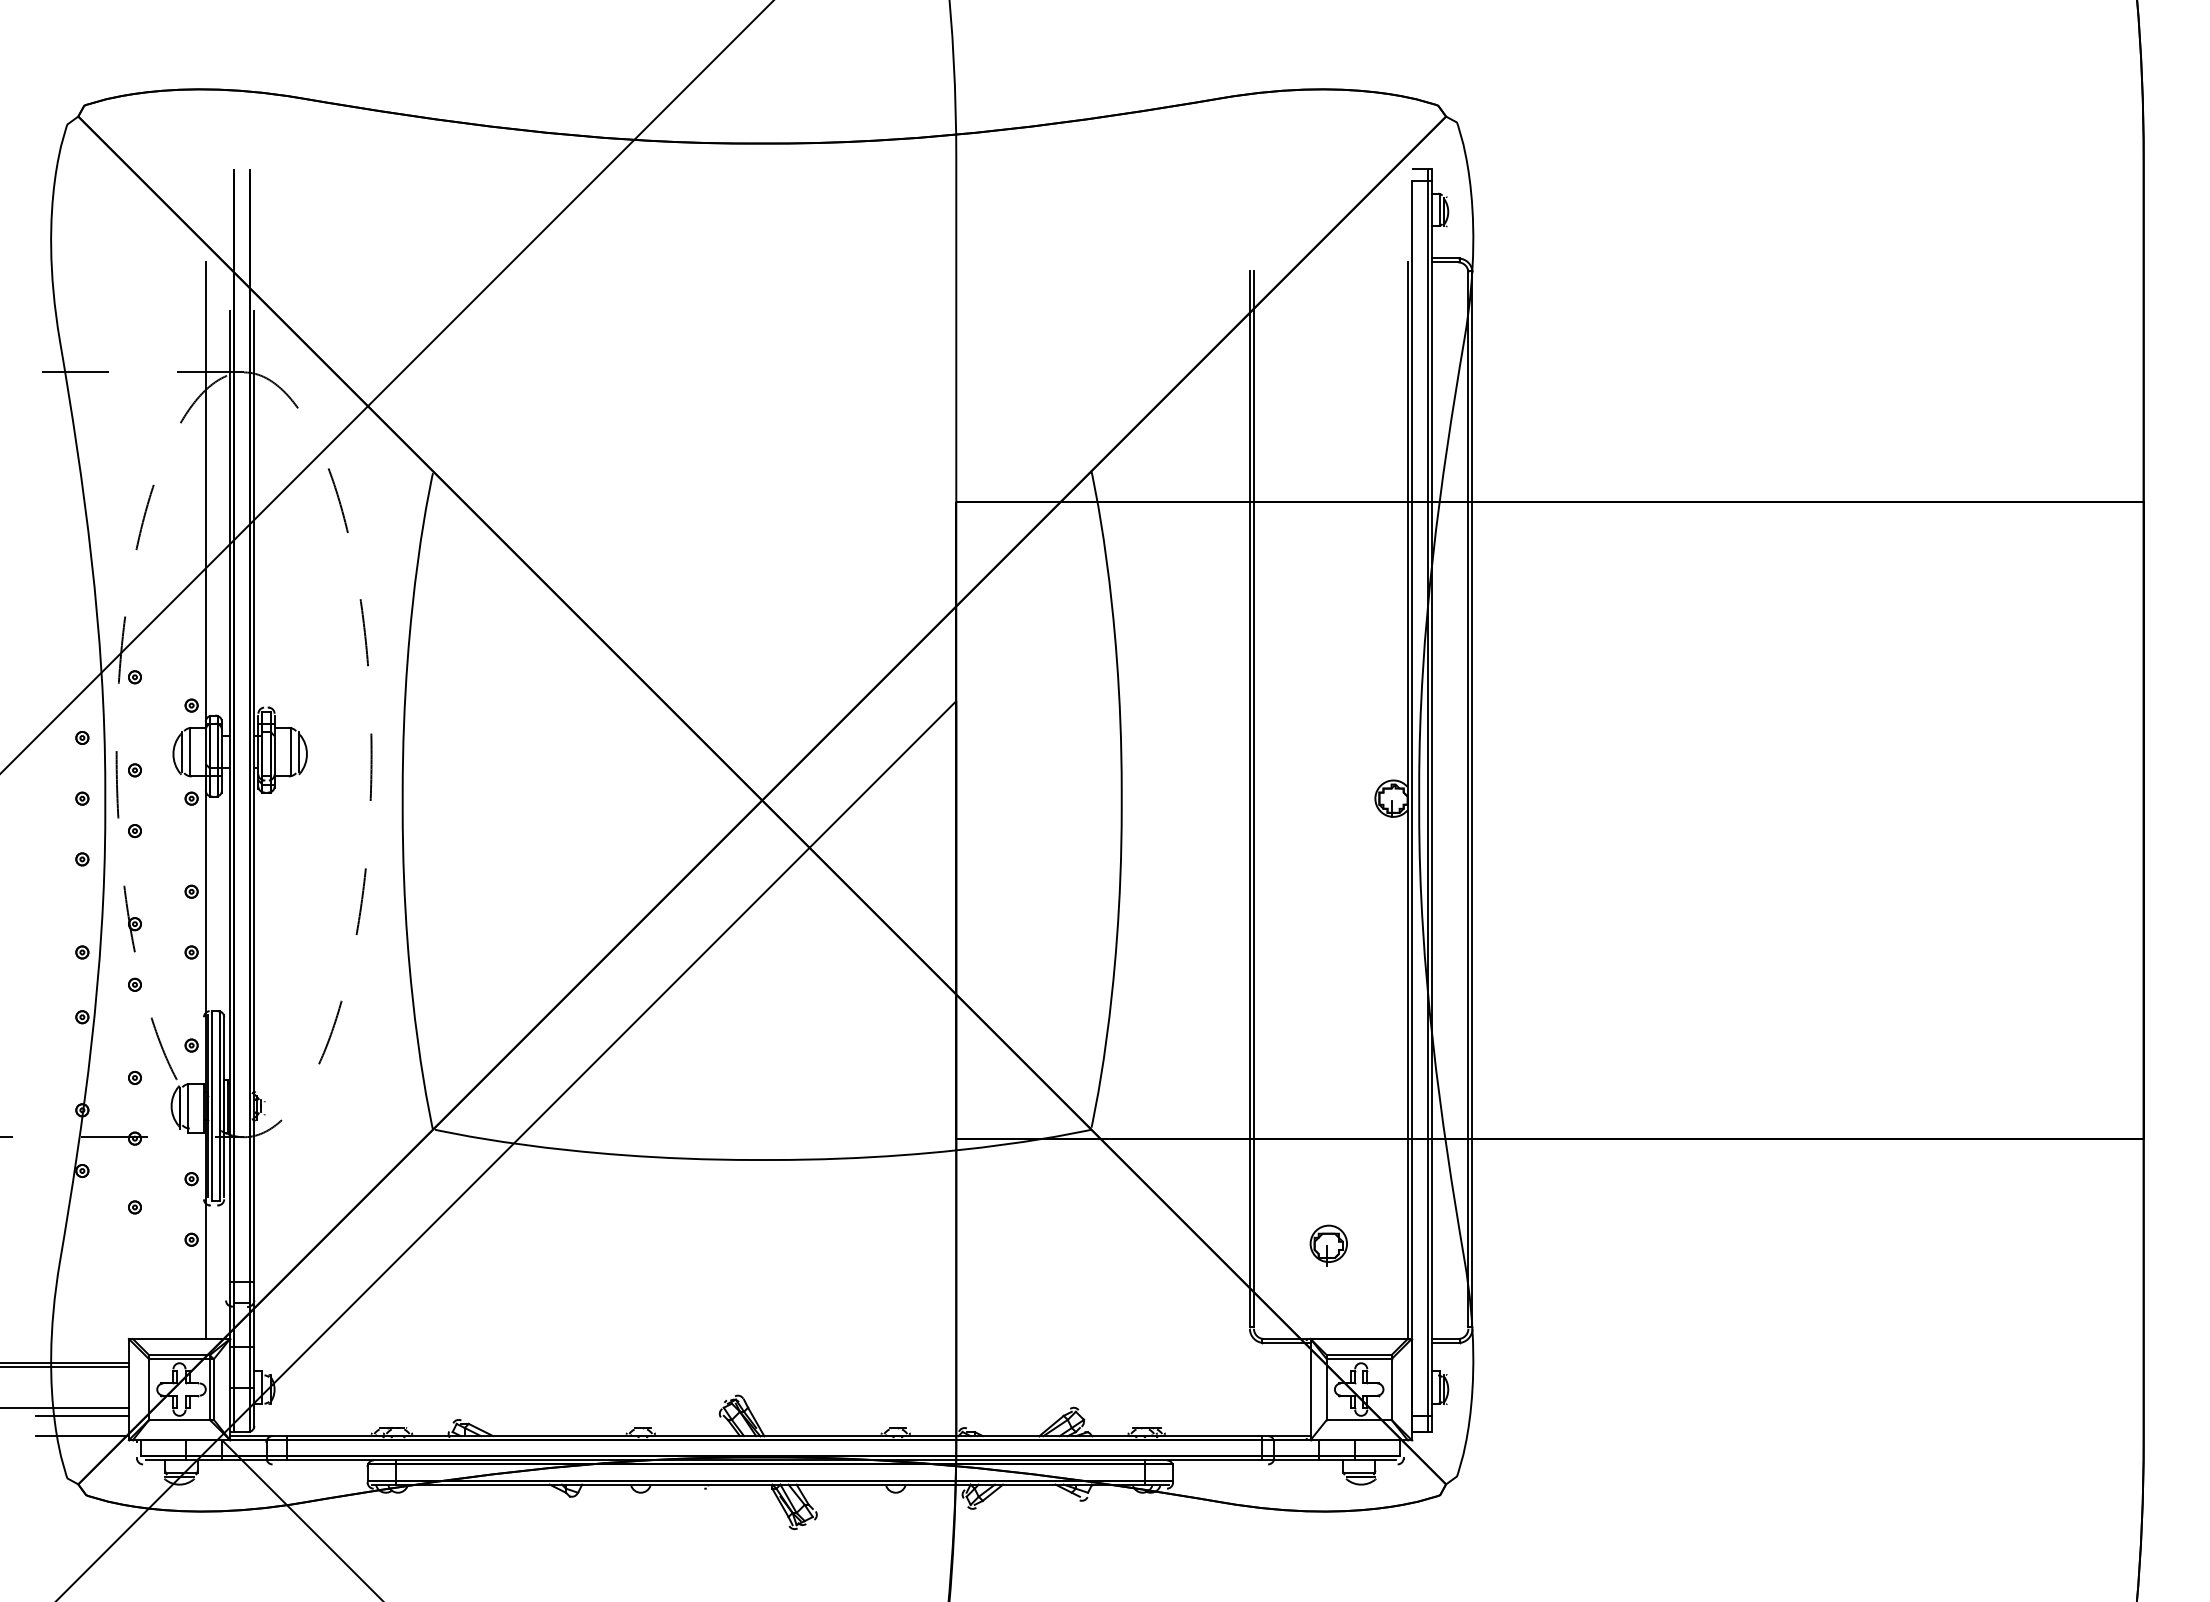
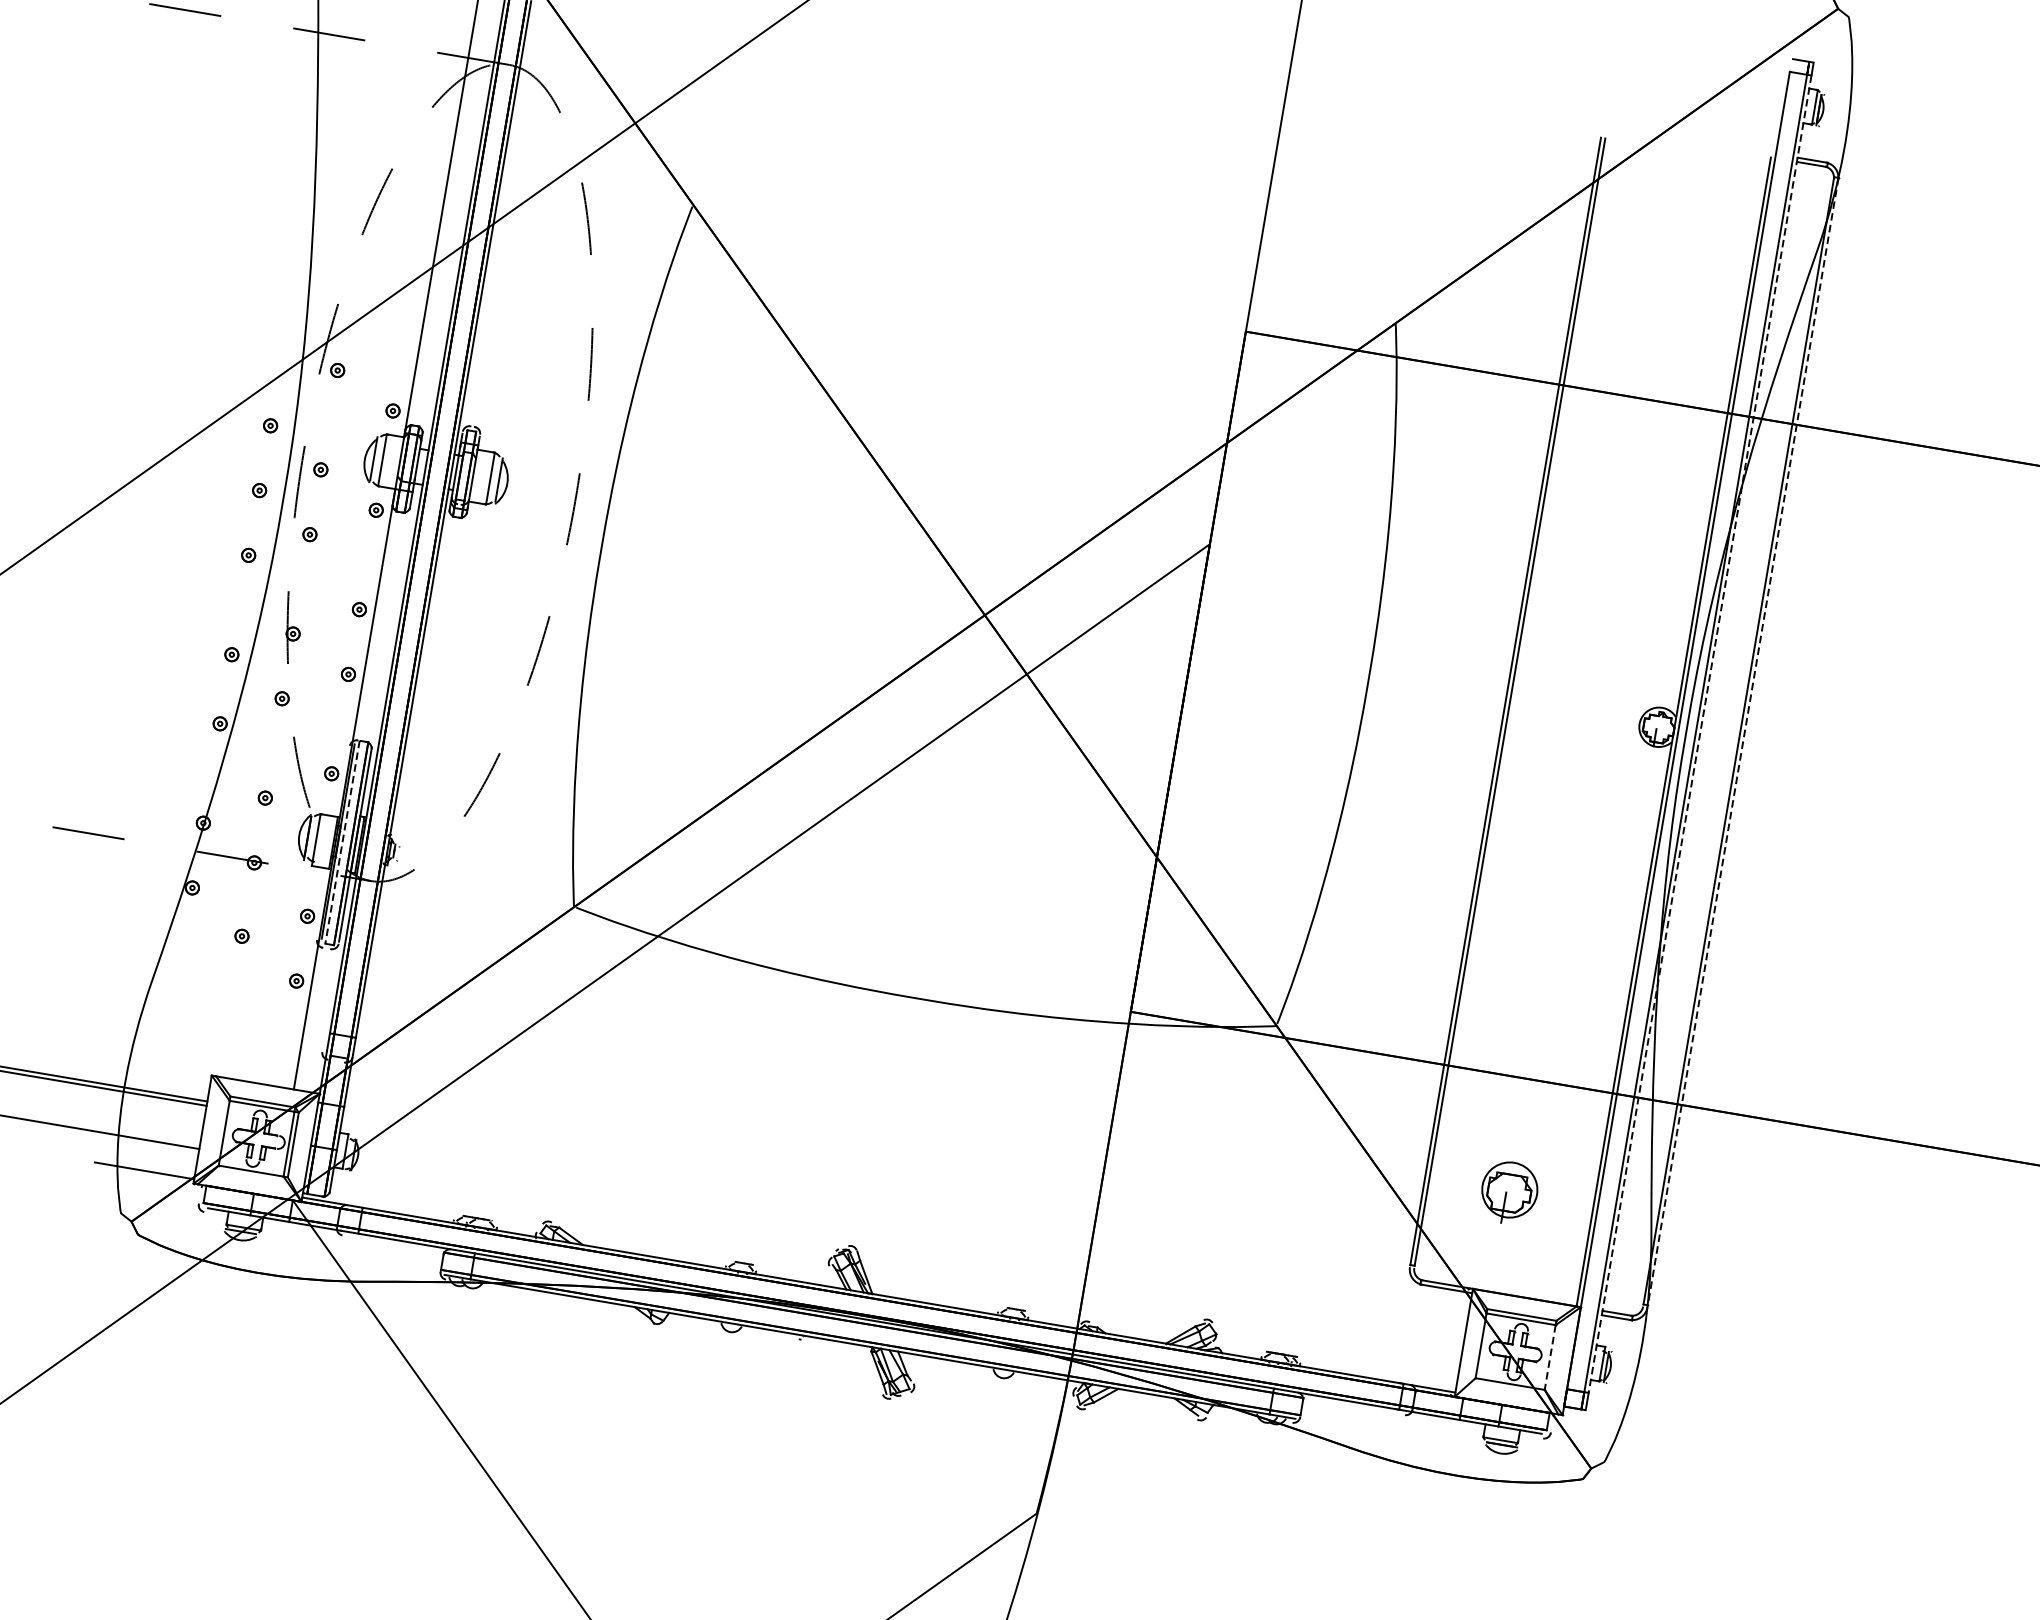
line: (1432, 799) -> (1700, 735), solid -> dashed
line: (1472, 799) -> (1743, 742), solid -> dashed
line: (212, 1106) -> (342, 842), solid -> dashed
part: (1328, 1245) -> (1508, 1192), size x1.4
line: (1391, 1390) -> (1549, 1358), solid -> dashed
line: (81, 1415) -> (147, 1148), removed

